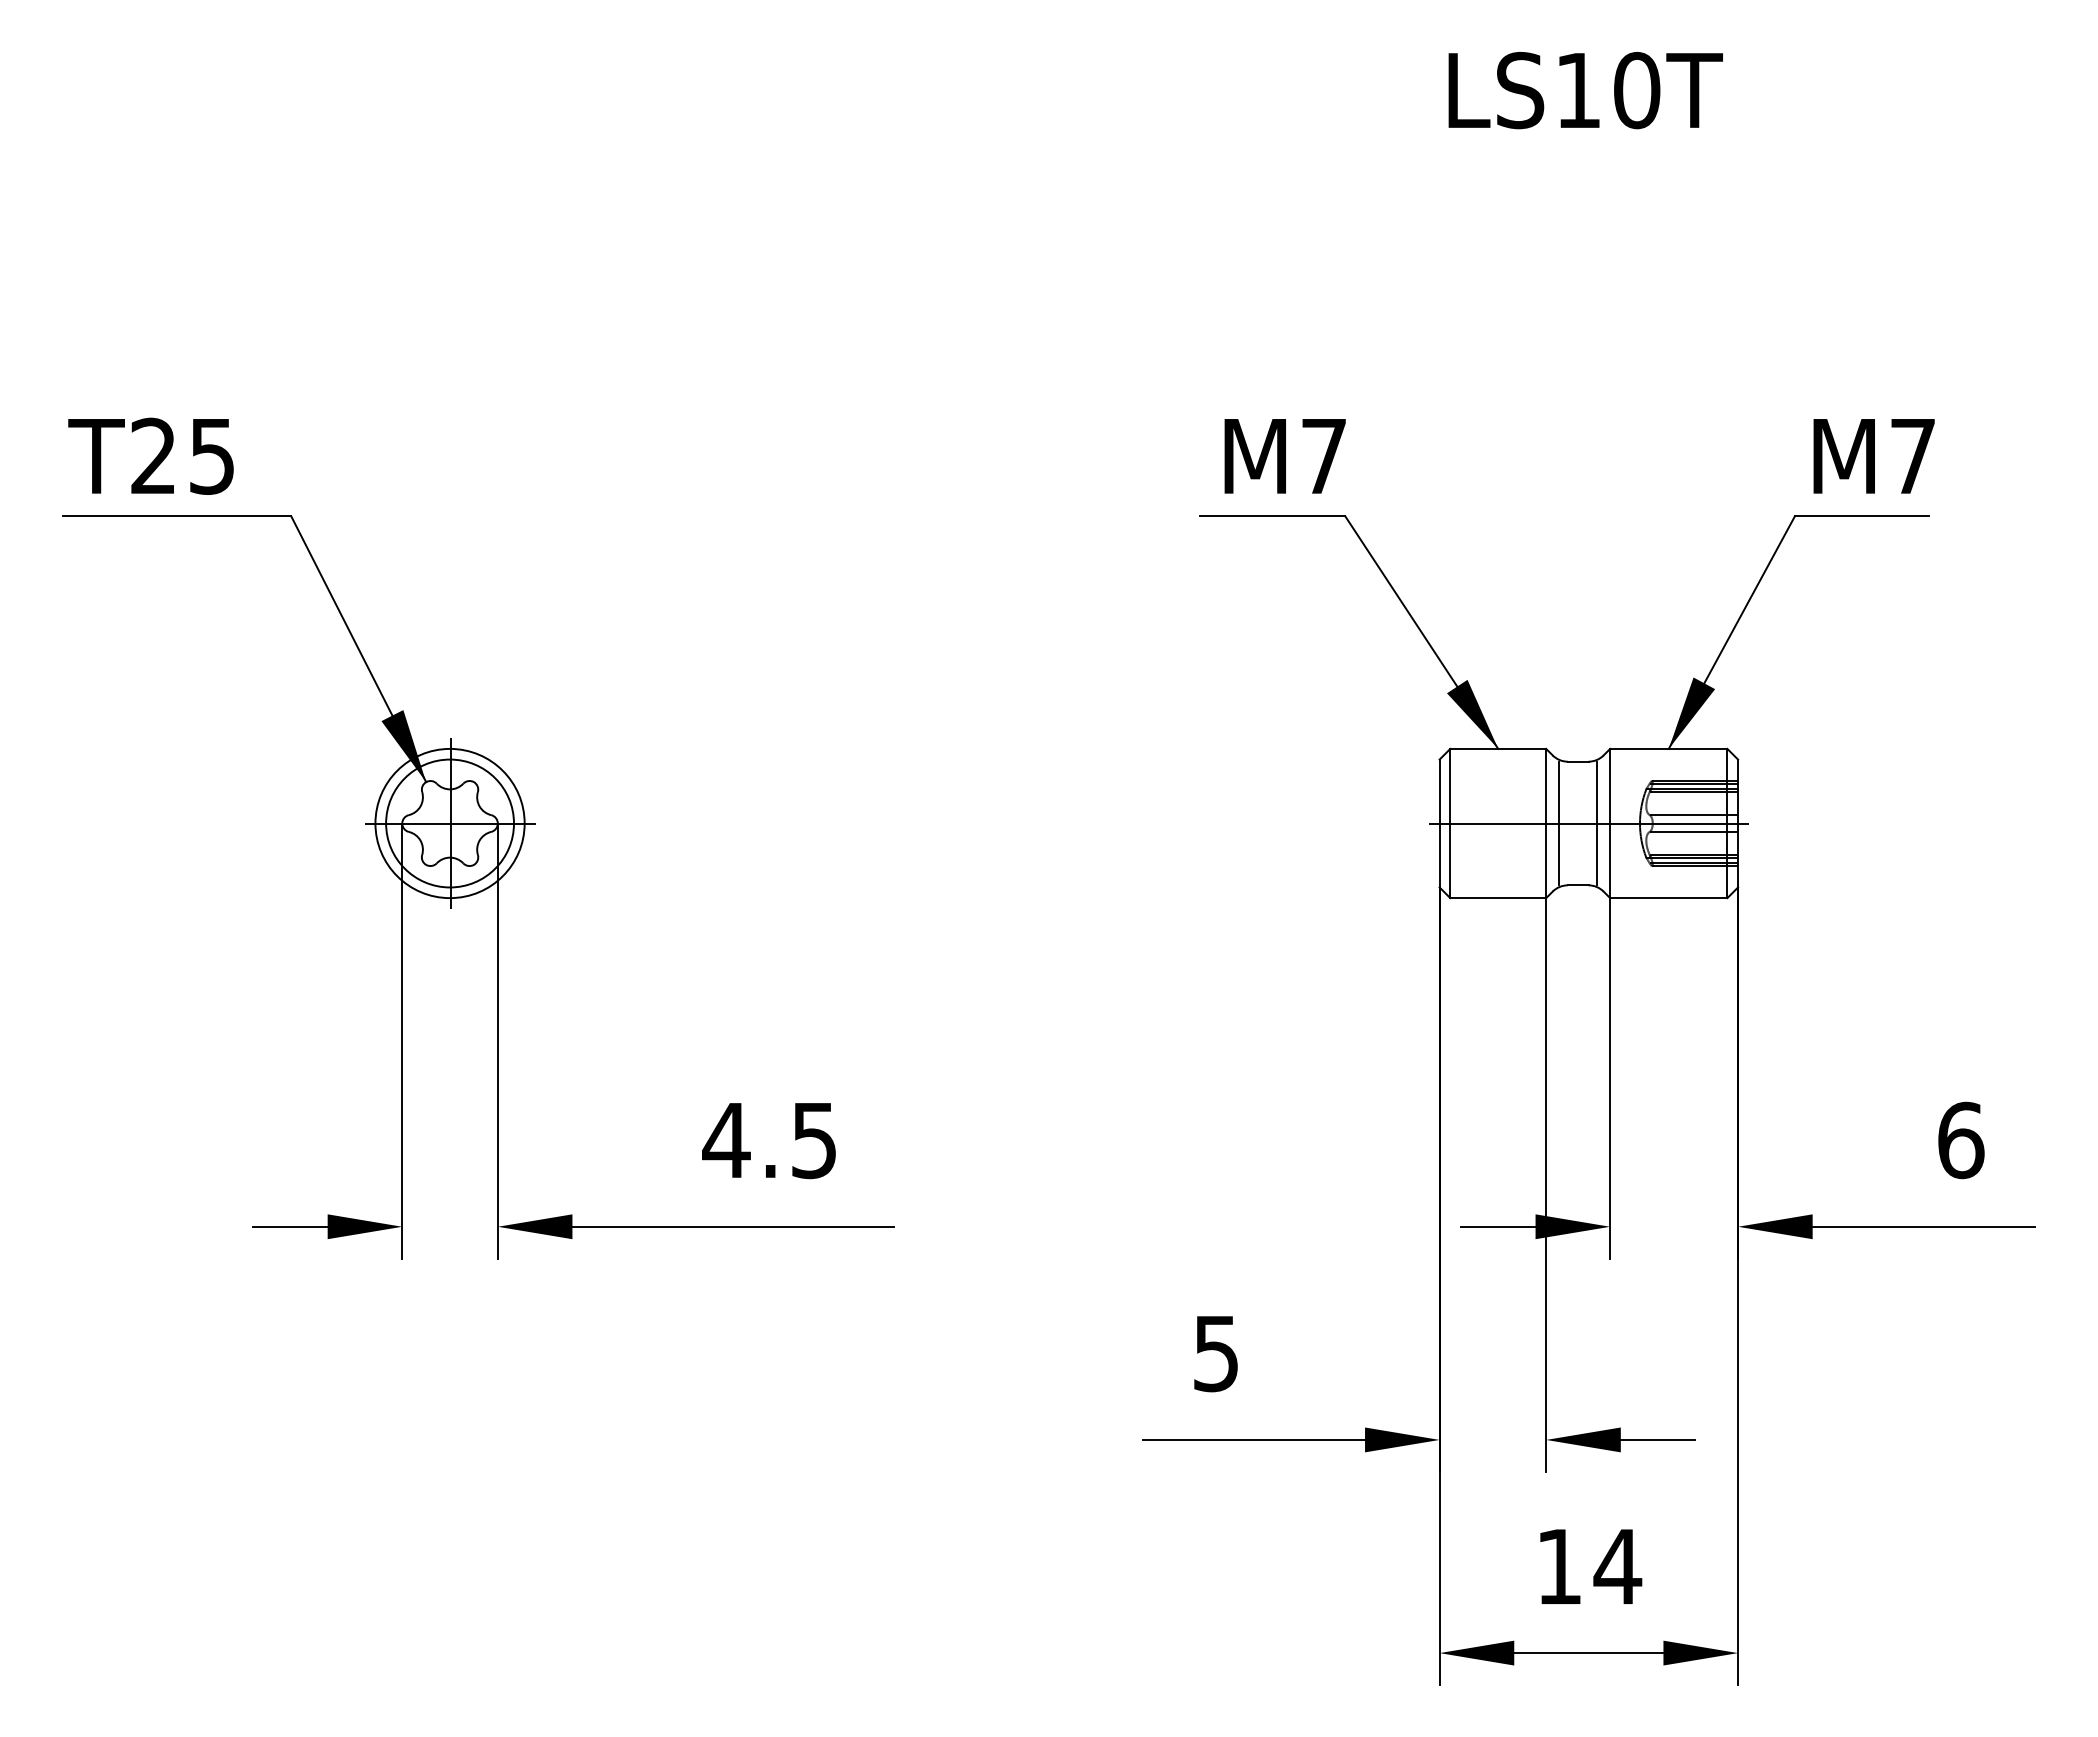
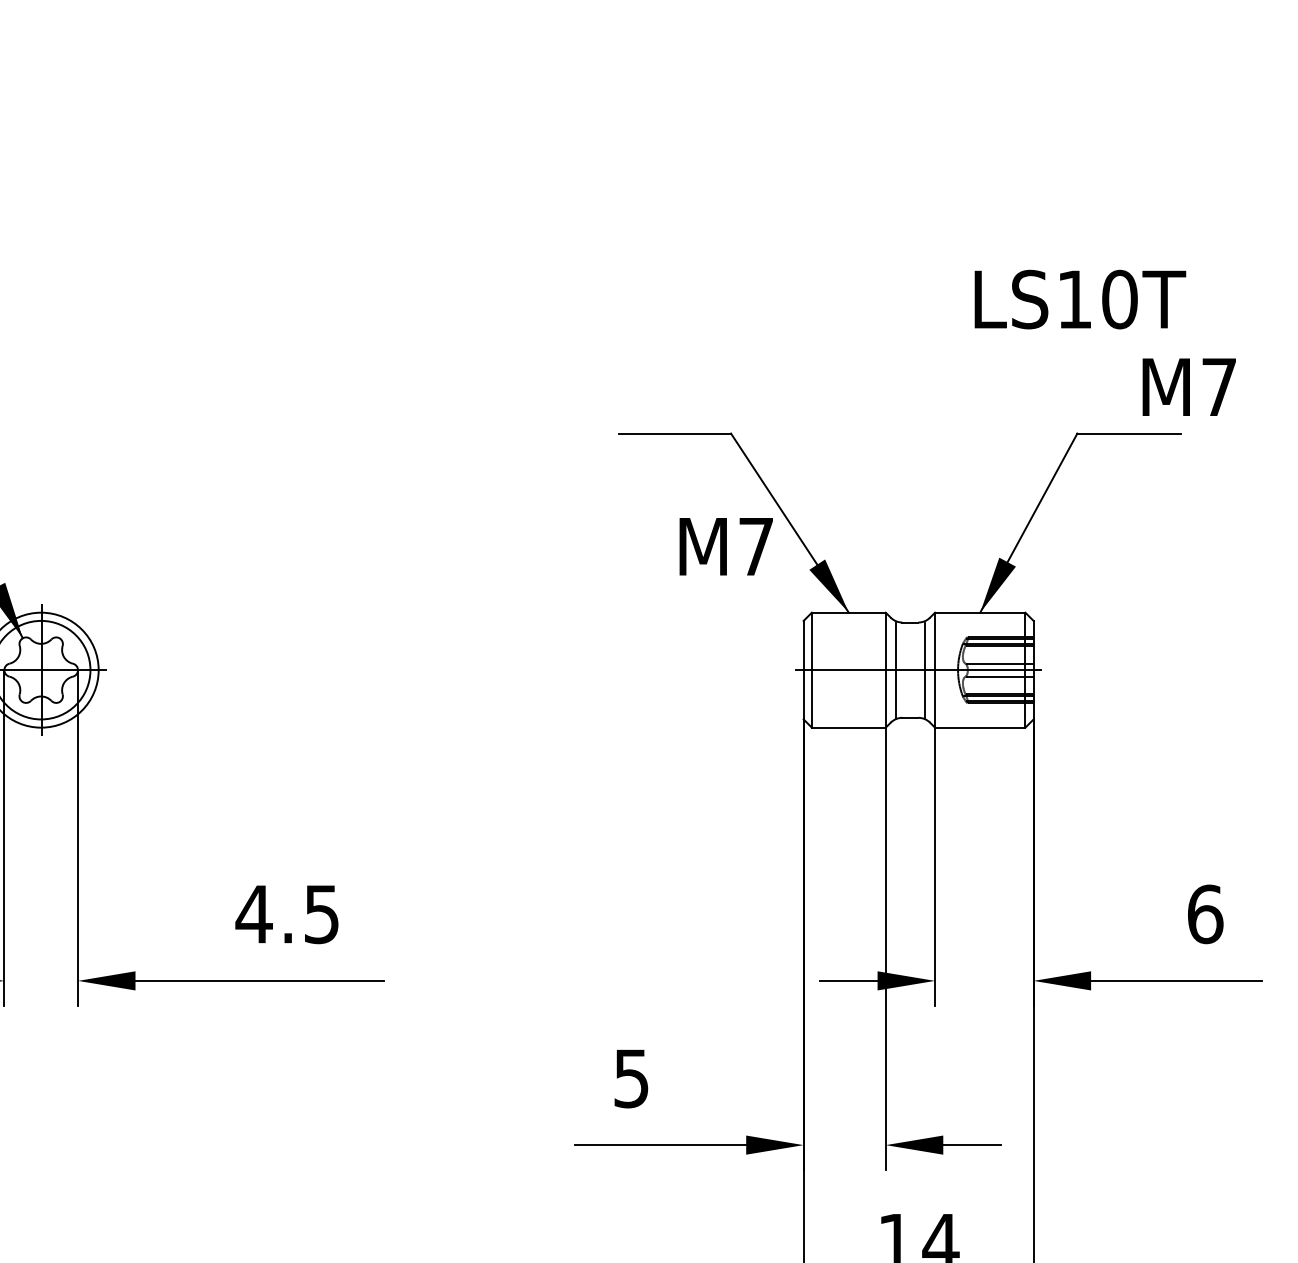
text: (1585, 90) -> (1080, 299), moved
text: (1284, 456) -> (725, 546), moved
text: (1873, 456) -> (1188, 387), moved

